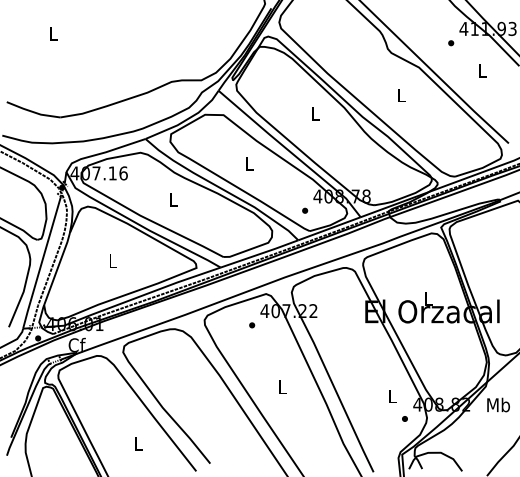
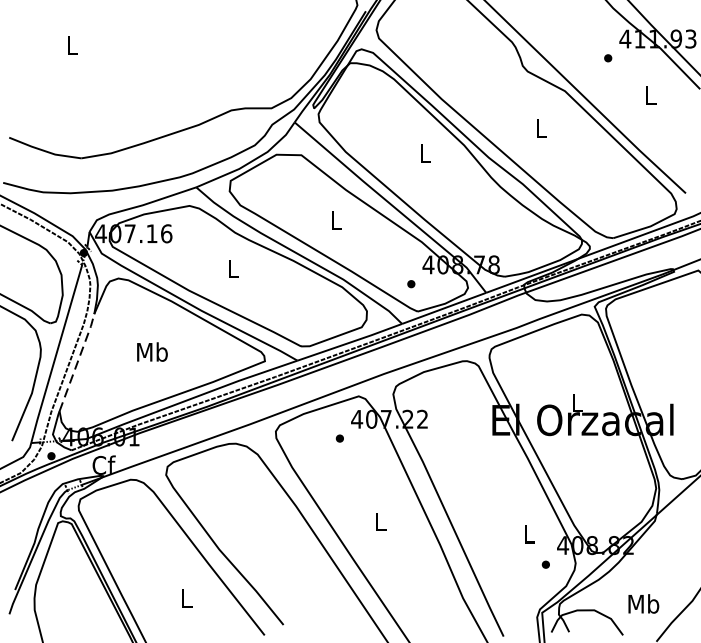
text: (112, 261) -> (151, 352), L -> Mb
line: (57, 267) -> (77, 360), solid -> dashed
text: (498, 404) -> (643, 603), moved

